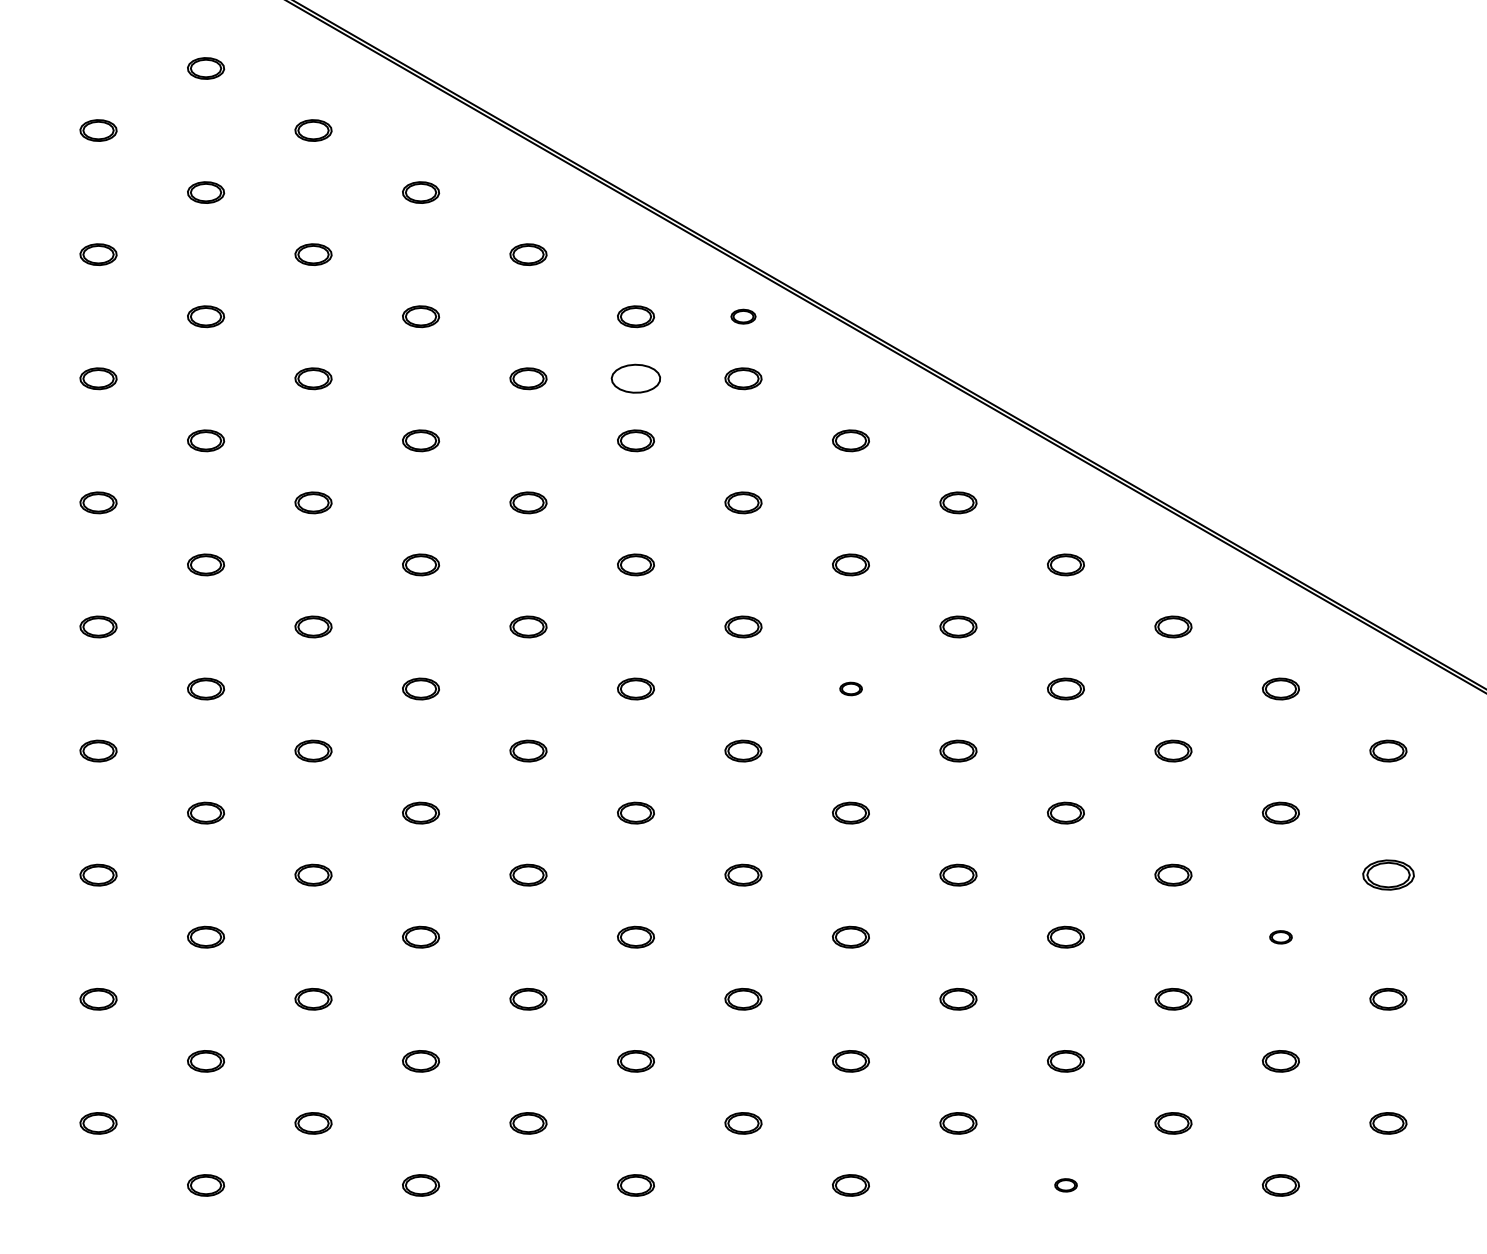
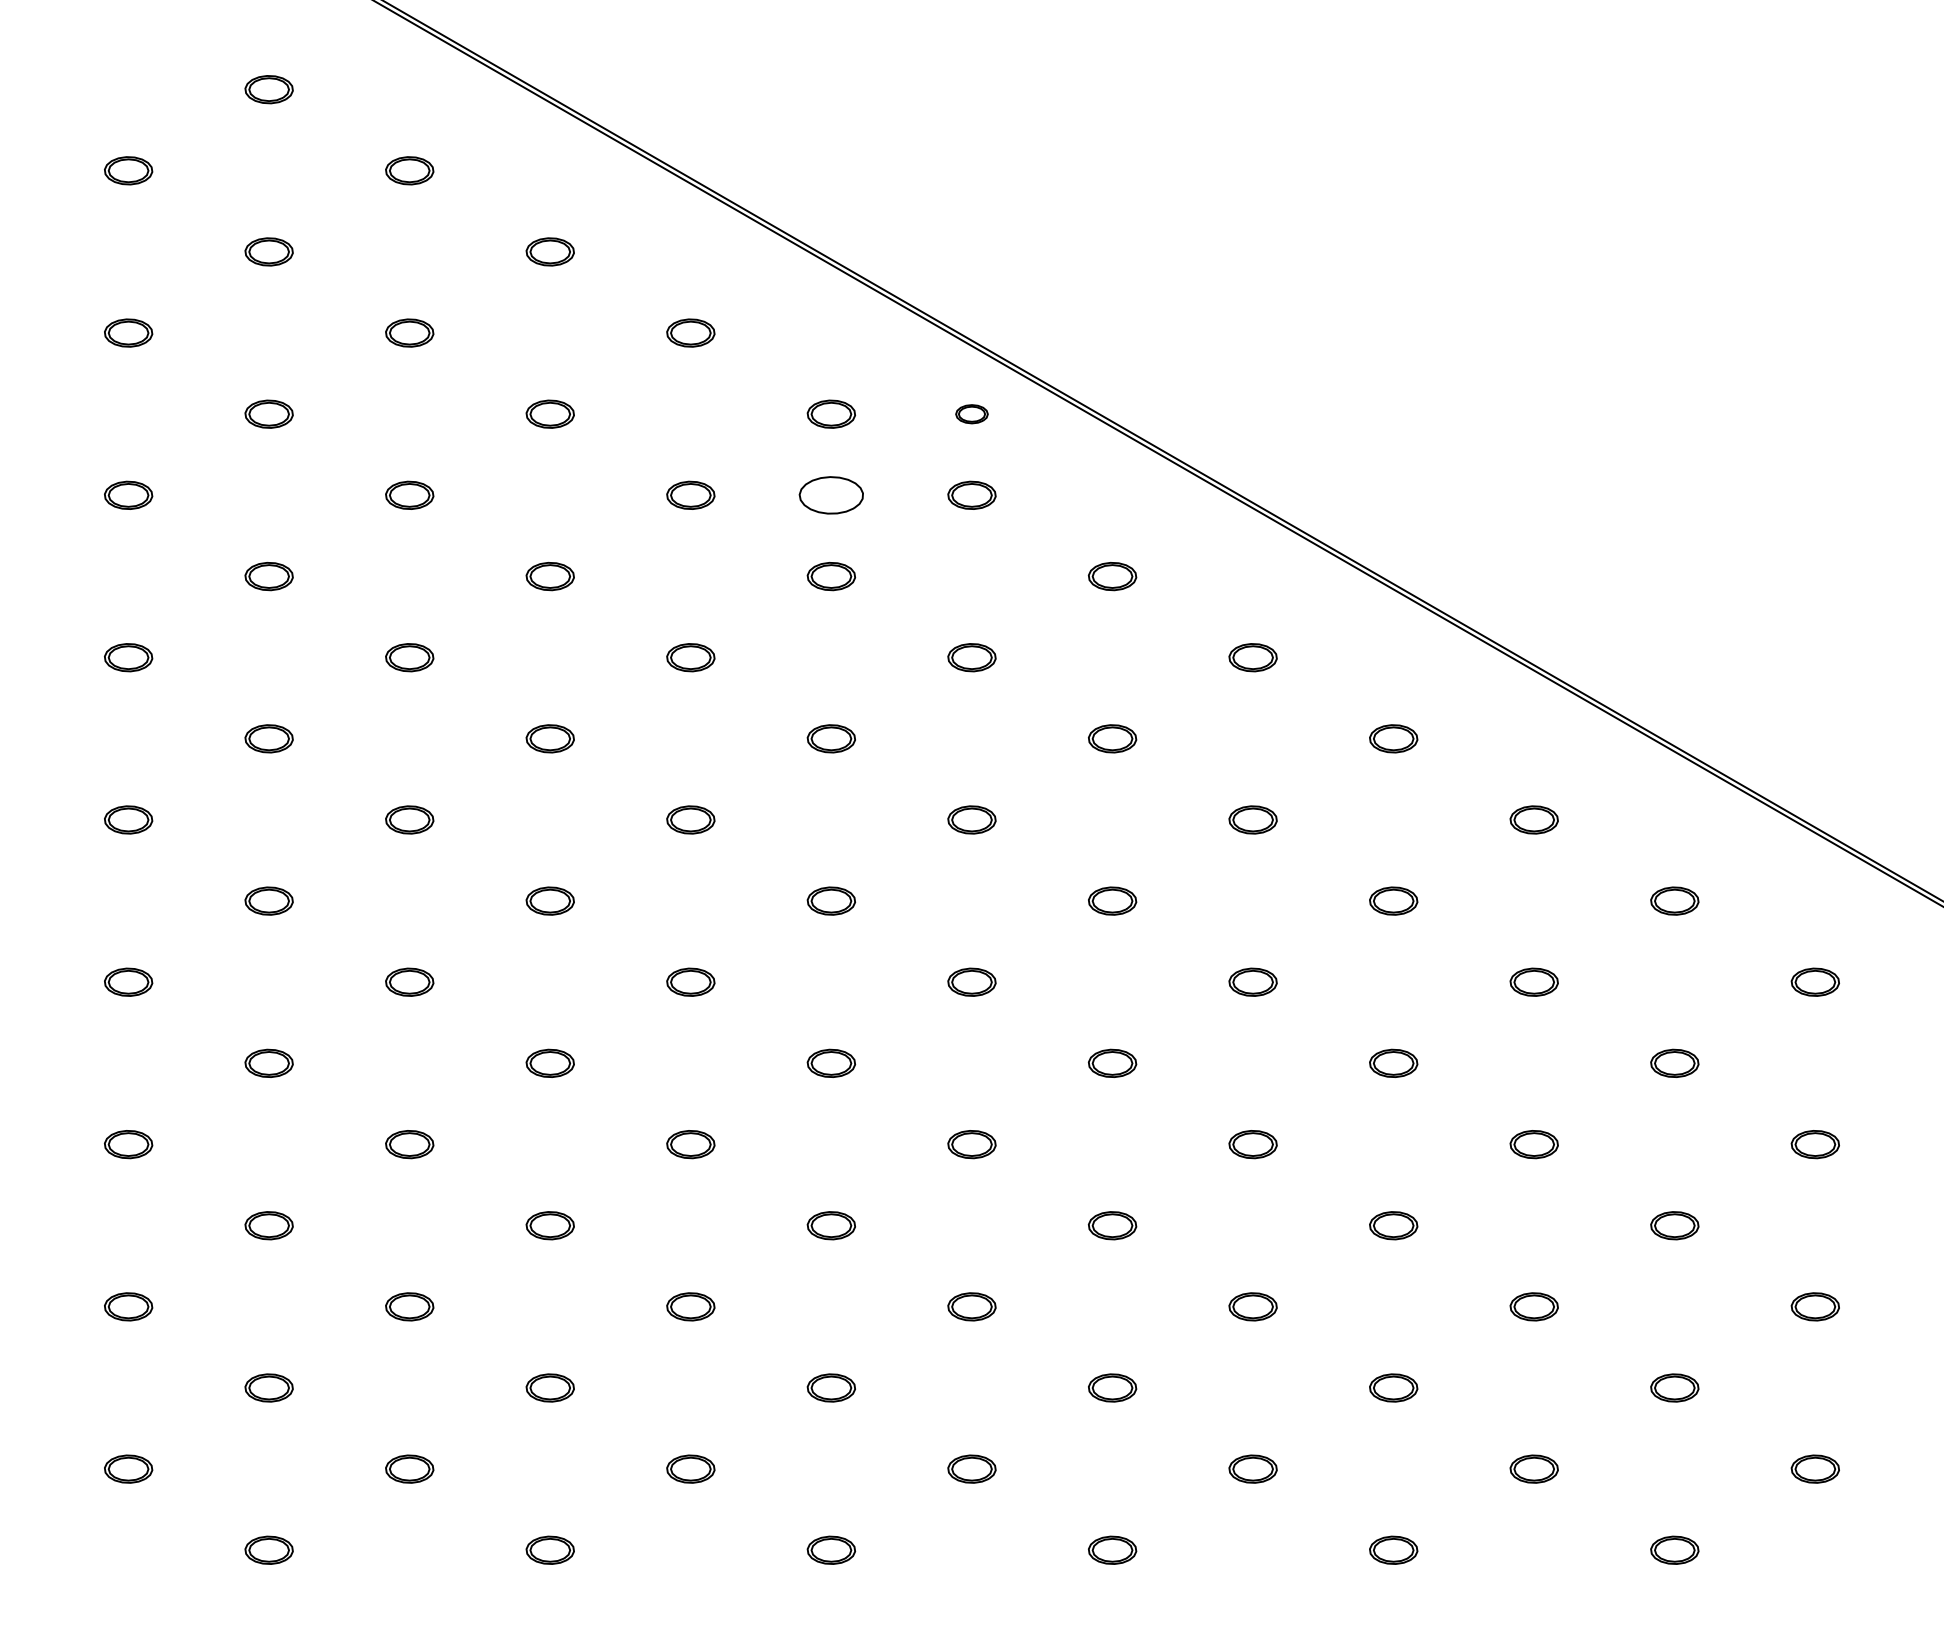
part: (850, 688) -> (1112, 900), size x1.67
part: (1387, 875) -> (1814, 1144), size x0.71
part: (1280, 937) -> (1674, 1225), size x1.67
part: (1065, 1184) -> (1393, 1549), size x1.67

